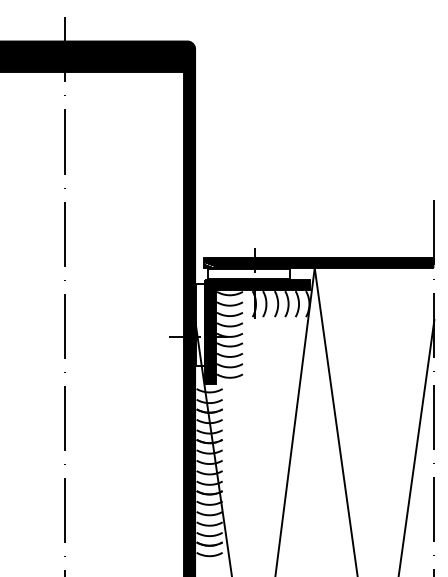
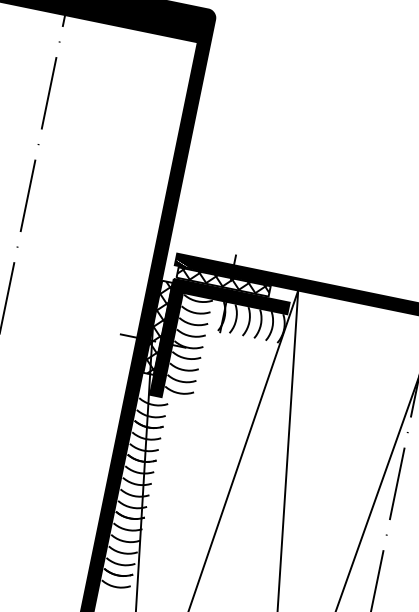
hatch: (248, 273) -> (223, 281), added
hatch: (200, 324) -> (158, 327), added

